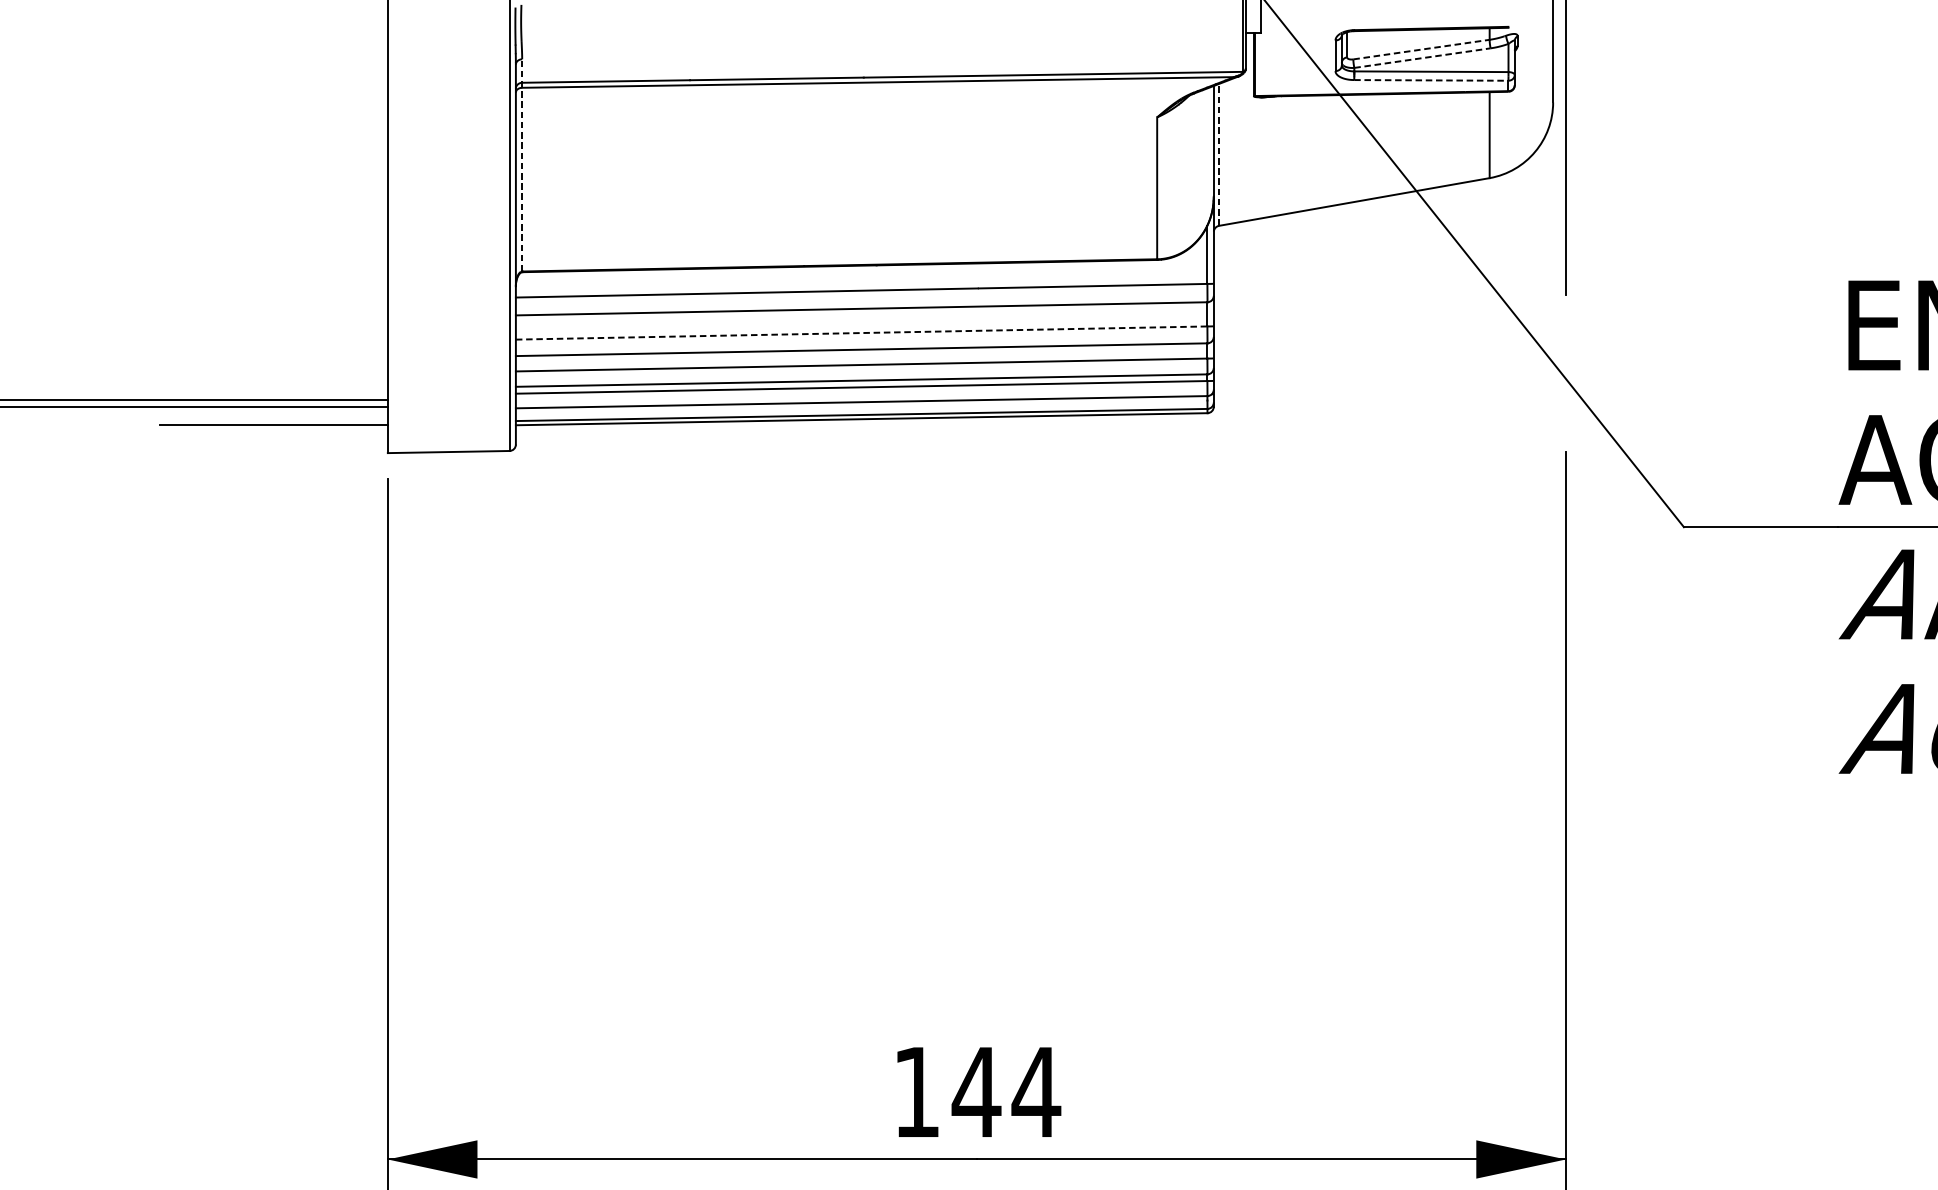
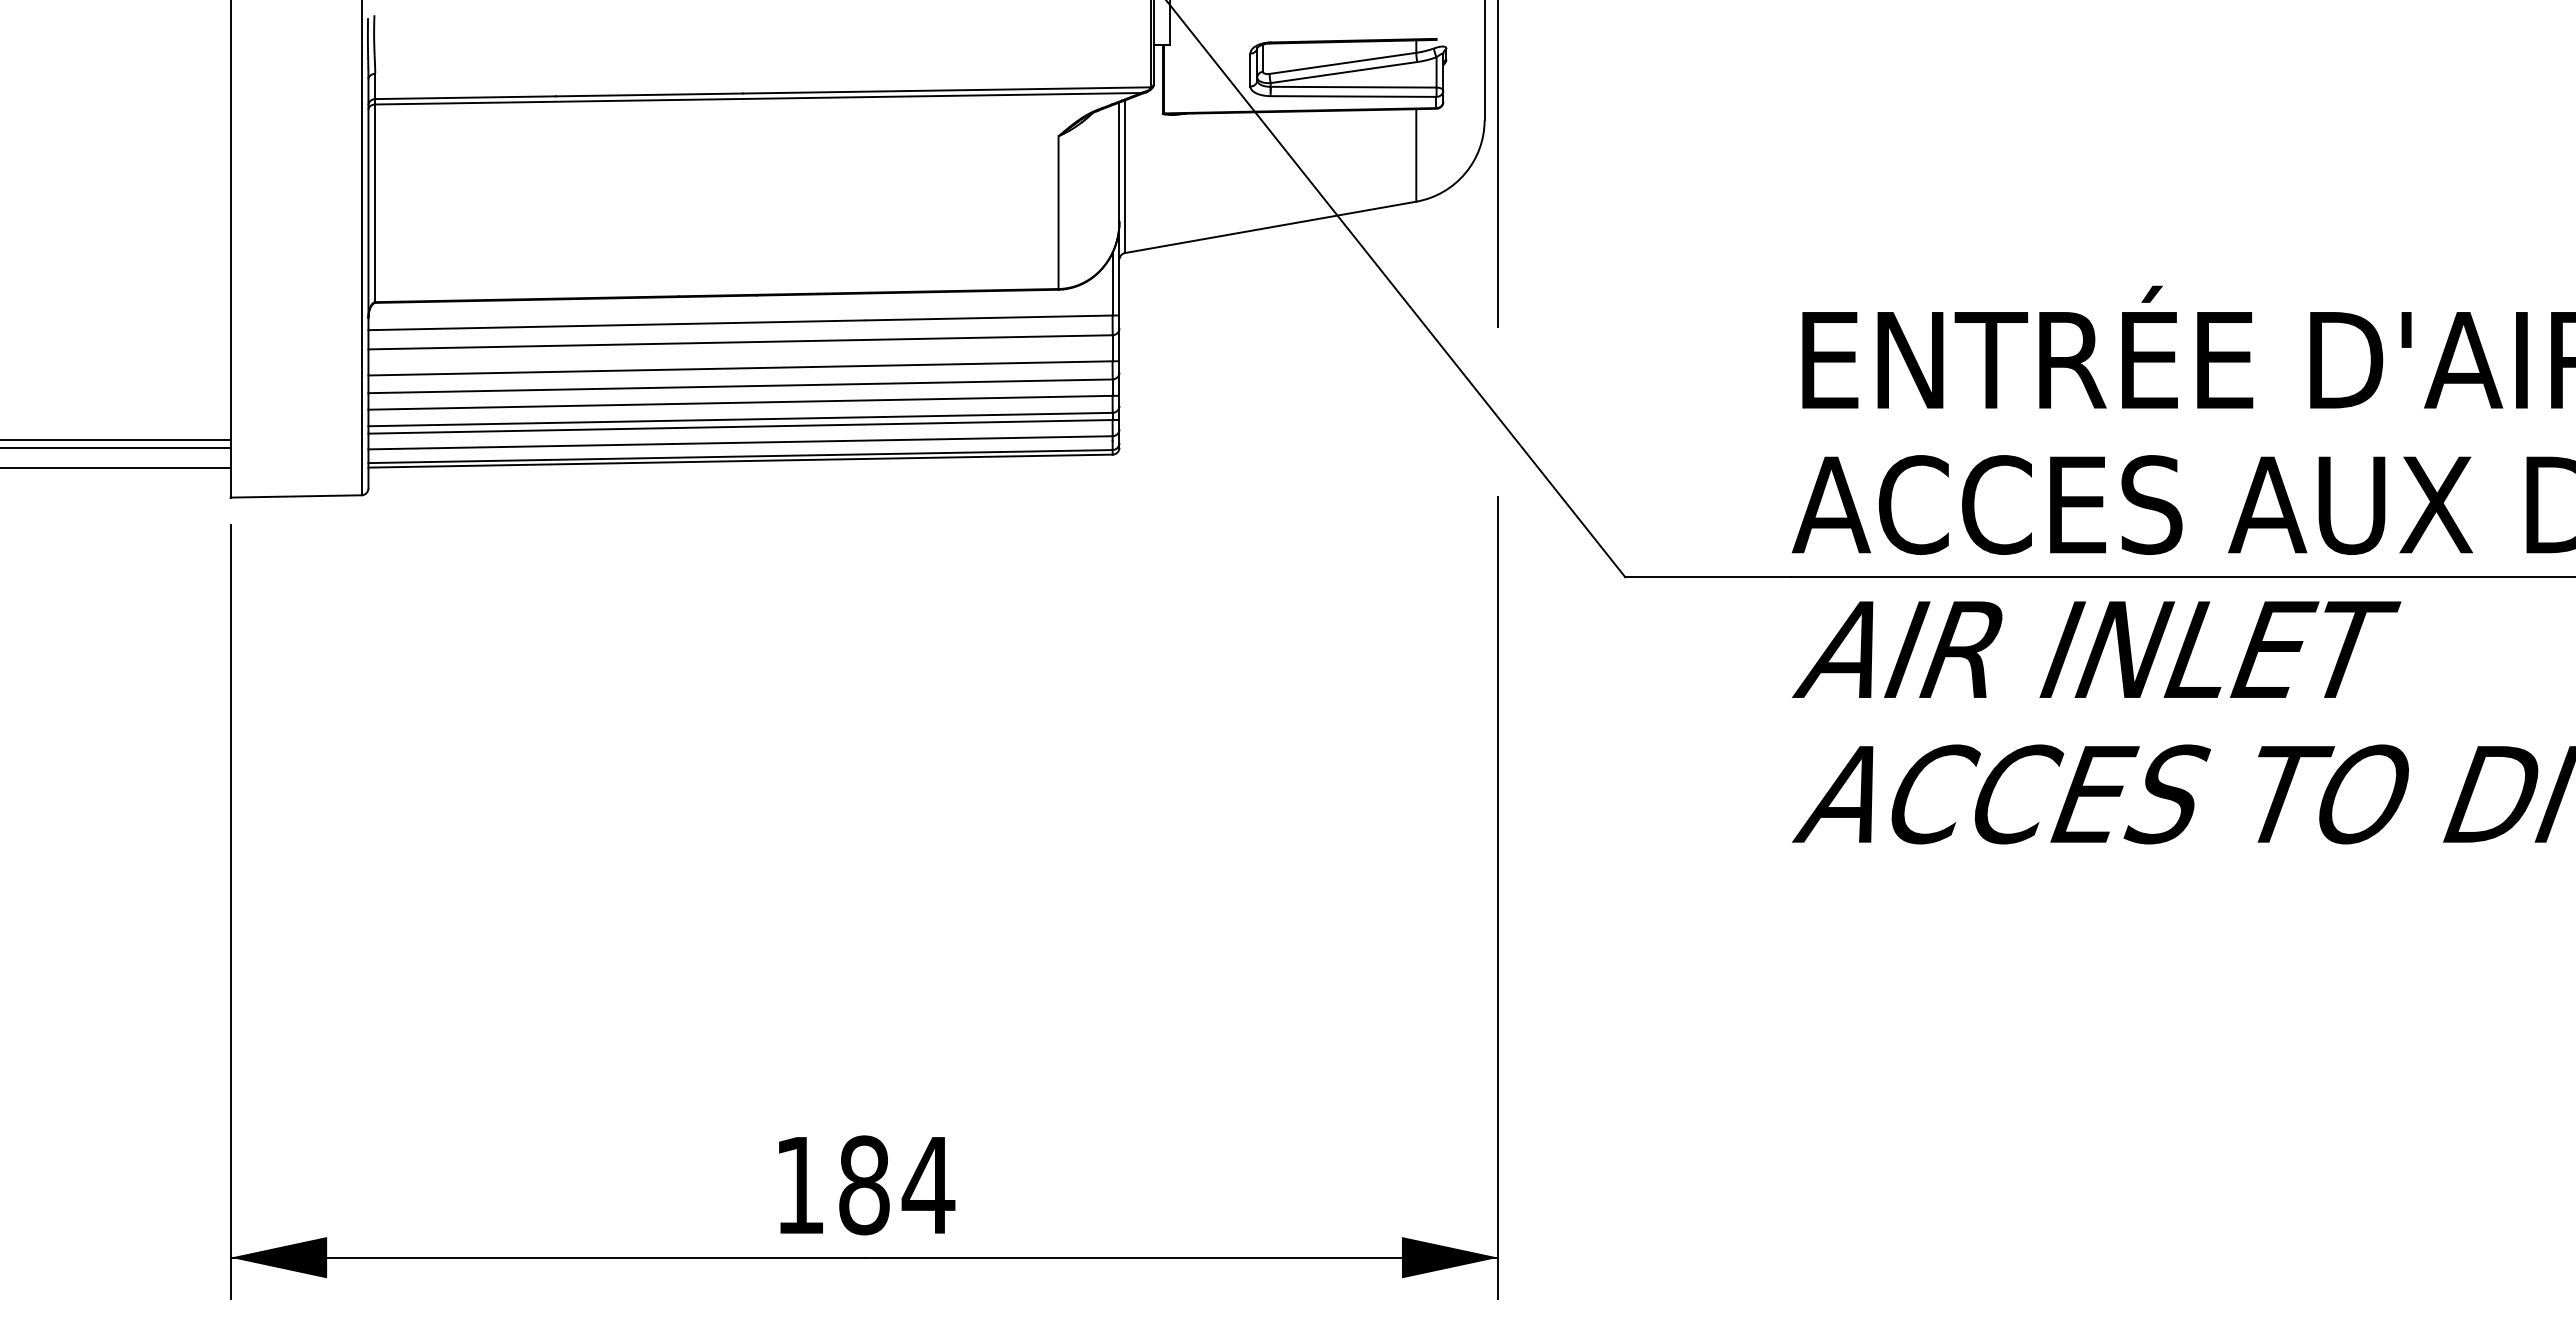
line: (1421, 49) -> (1343, 63), dashed -> solid
line: (1422, 58) -> (1344, 72), dashed -> solid
line: (1431, 80) -> (1353, 96), dashed -> solid
line: (1219, 154) -> (1125, 176), dashed -> solid
line: (522, 164) -> (375, 187), dashed -> solid
line: (862, 333) -> (741, 368), dashed -> solid
text: (975, 1092) -> (863, 1185), 144 -> 184

